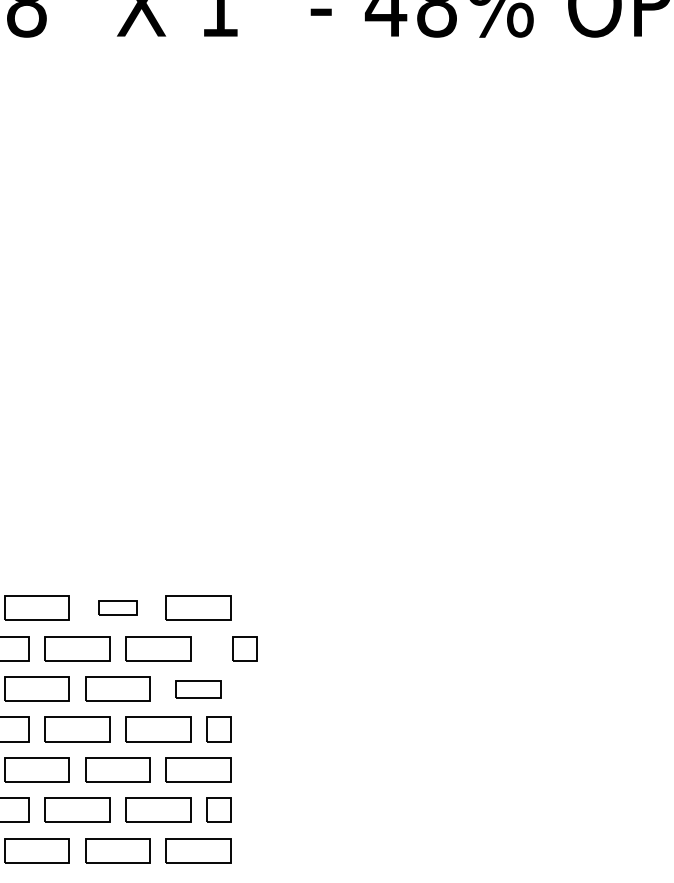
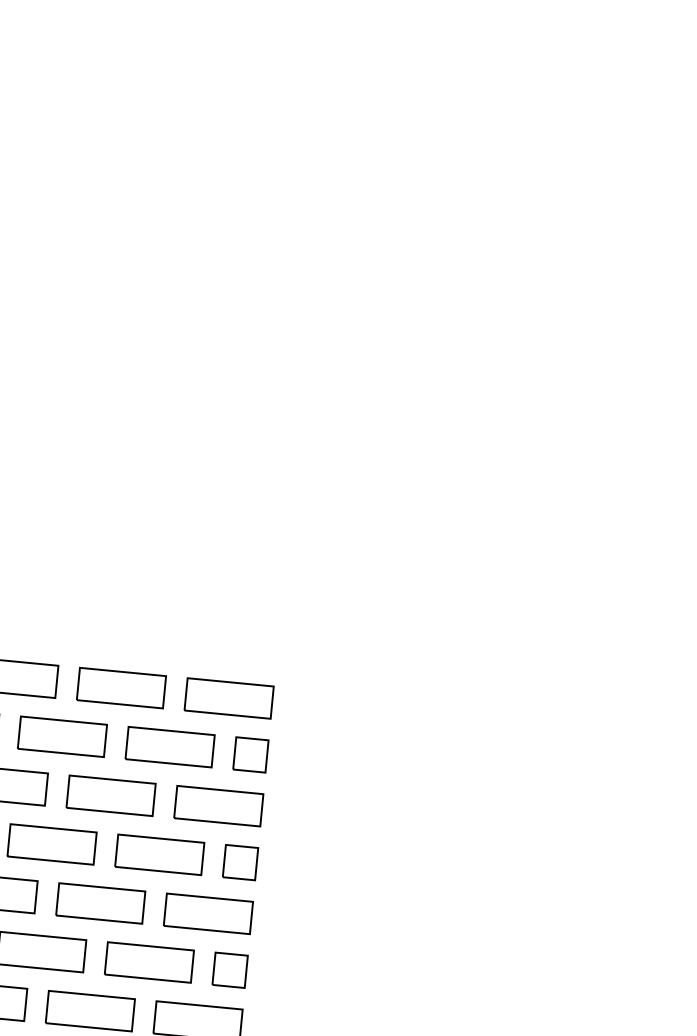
part: (117, 607) -> (121, 686), size x1.67
part: (244, 648) -> (250, 754), moved
part: (198, 688) -> (218, 805), size x1.43

